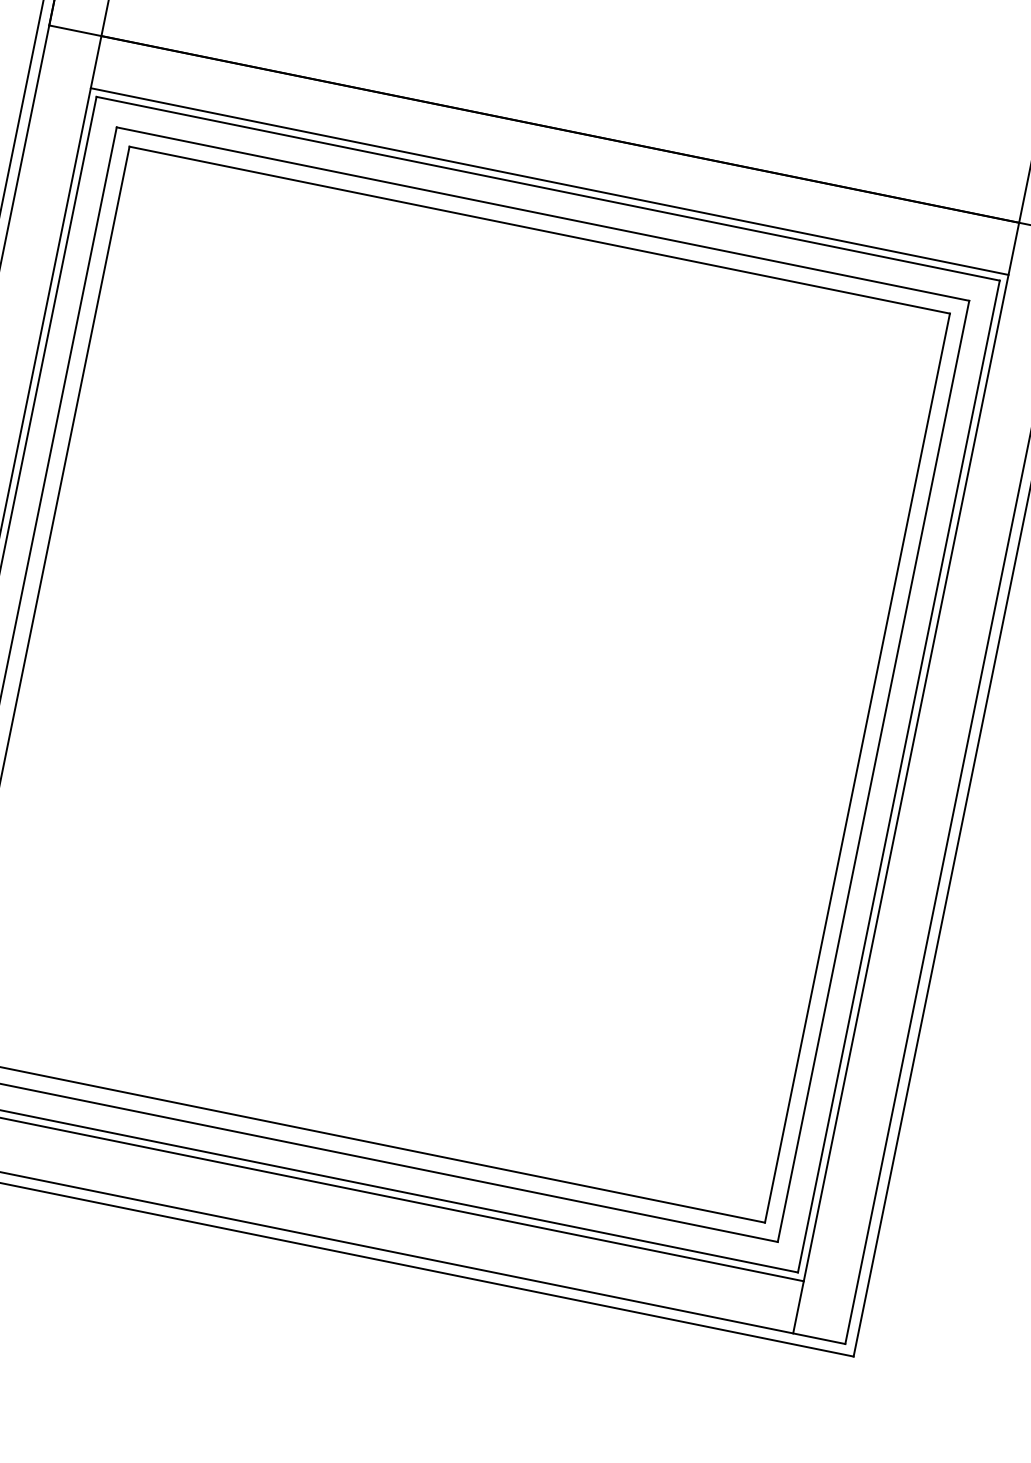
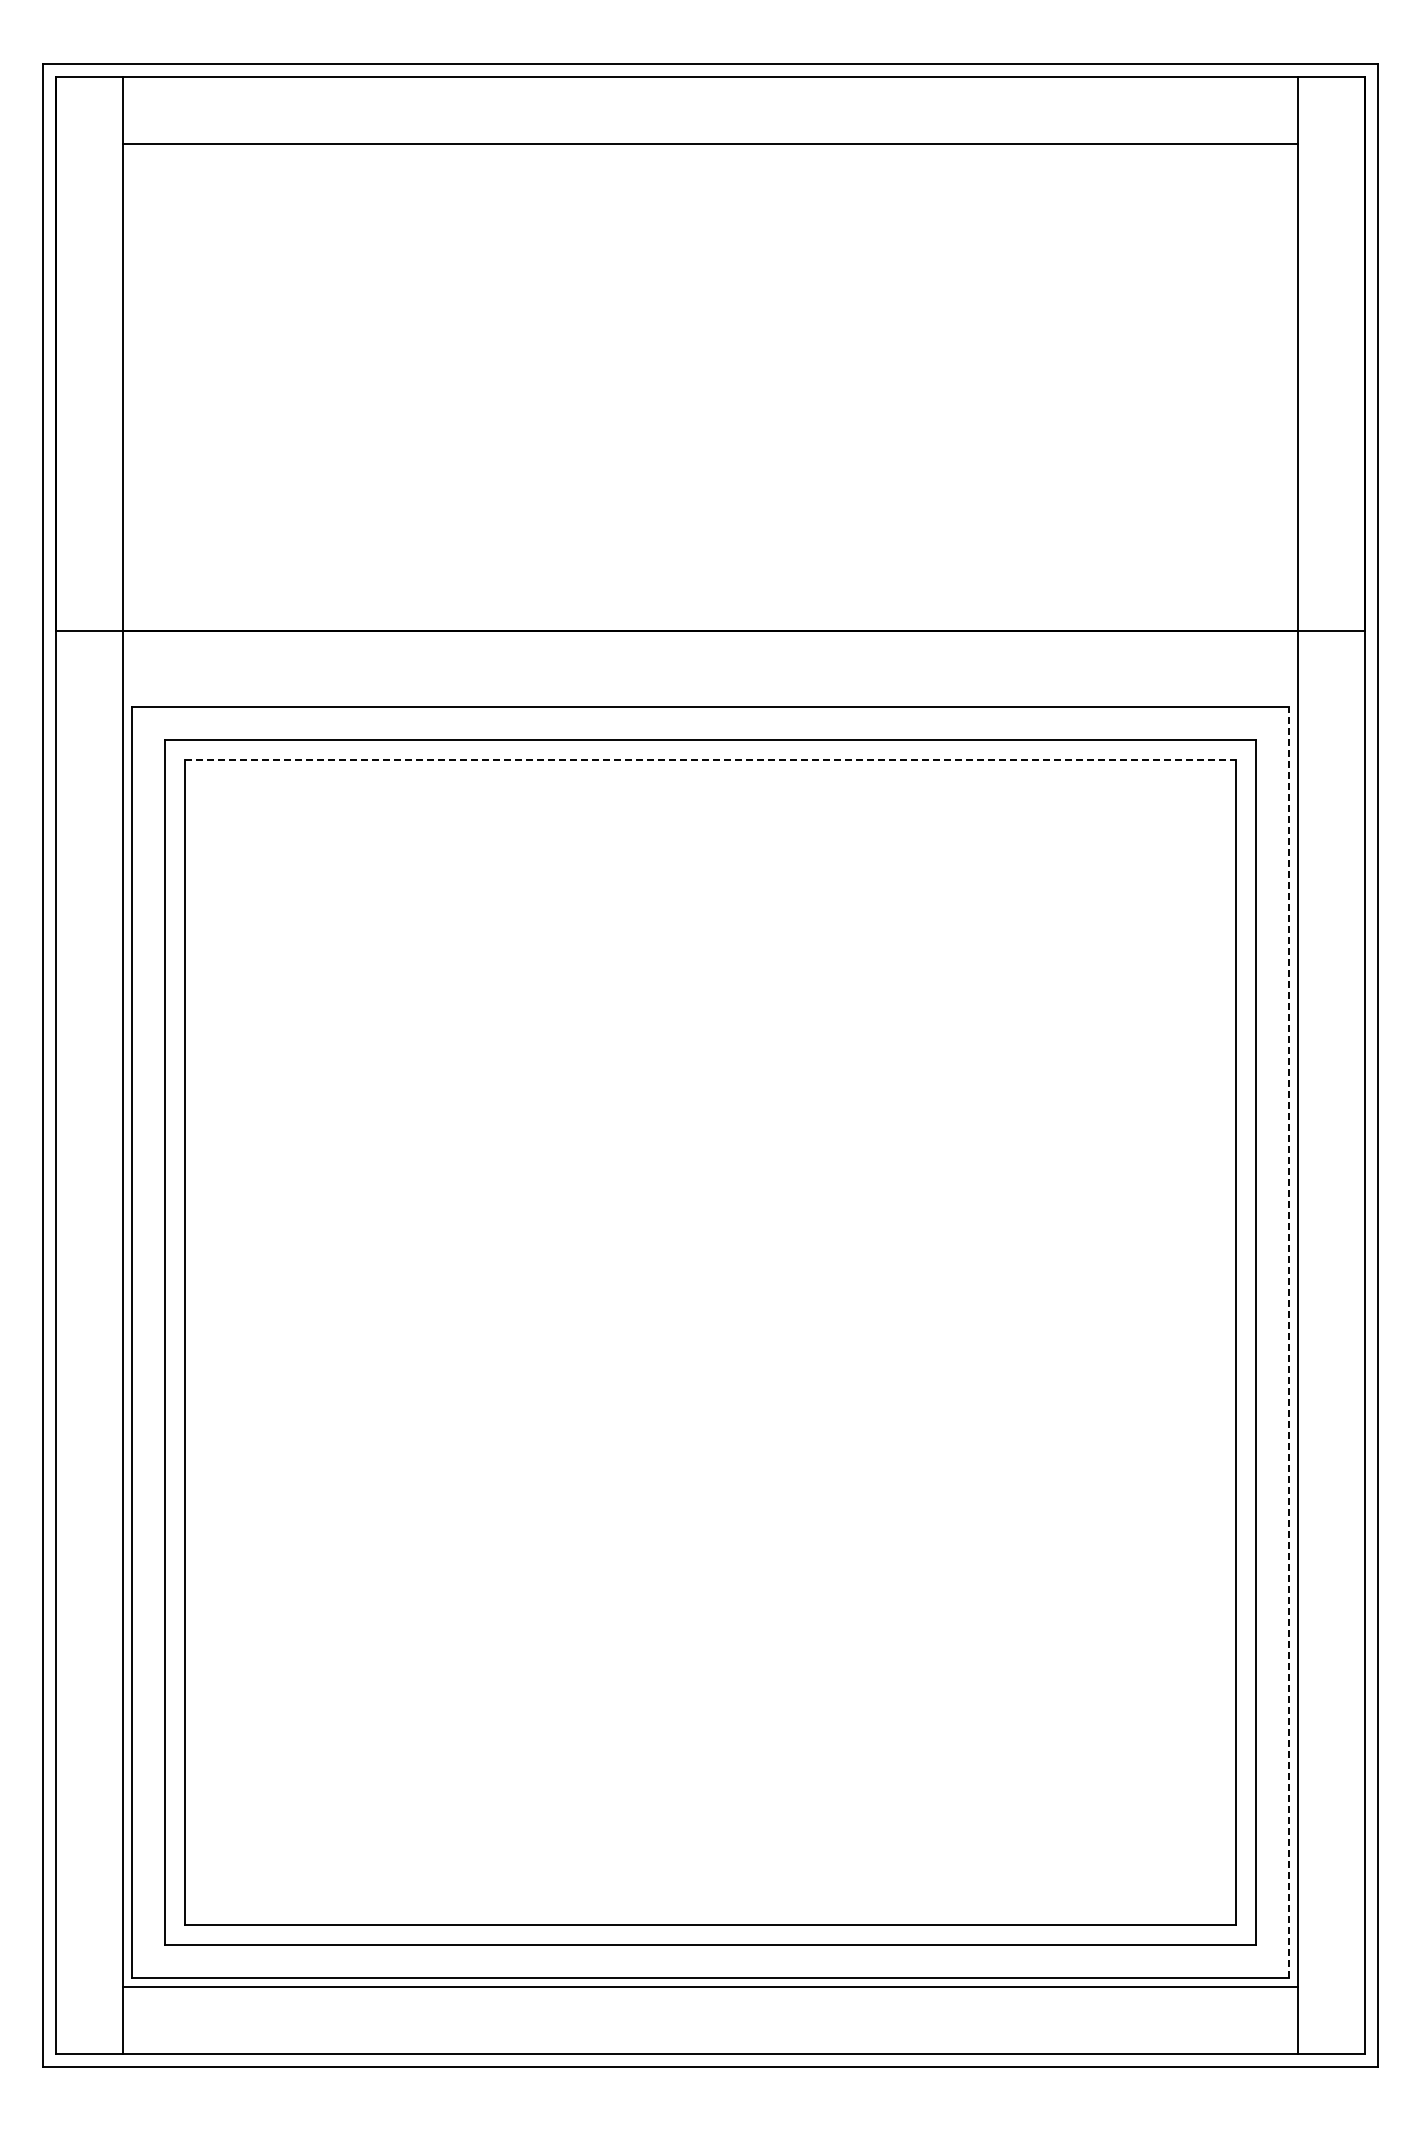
line: (549, 181) -> (710, 698), removed
line: (539, 230) -> (710, 760), solid -> dashed
line: (898, 776) -> (1288, 1342), solid -> dashed

